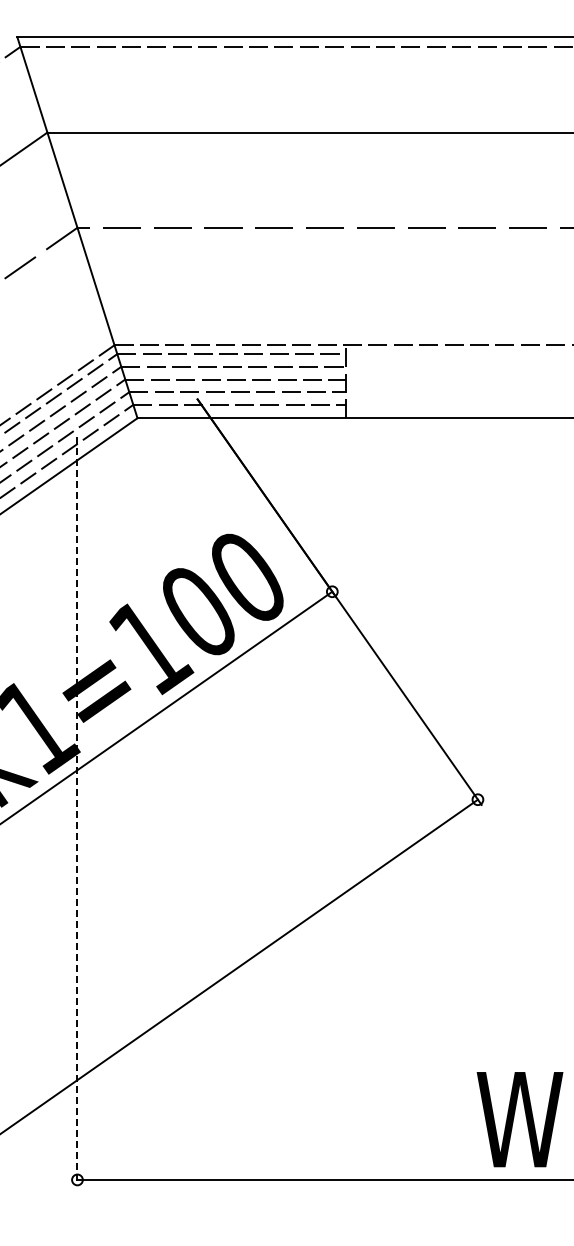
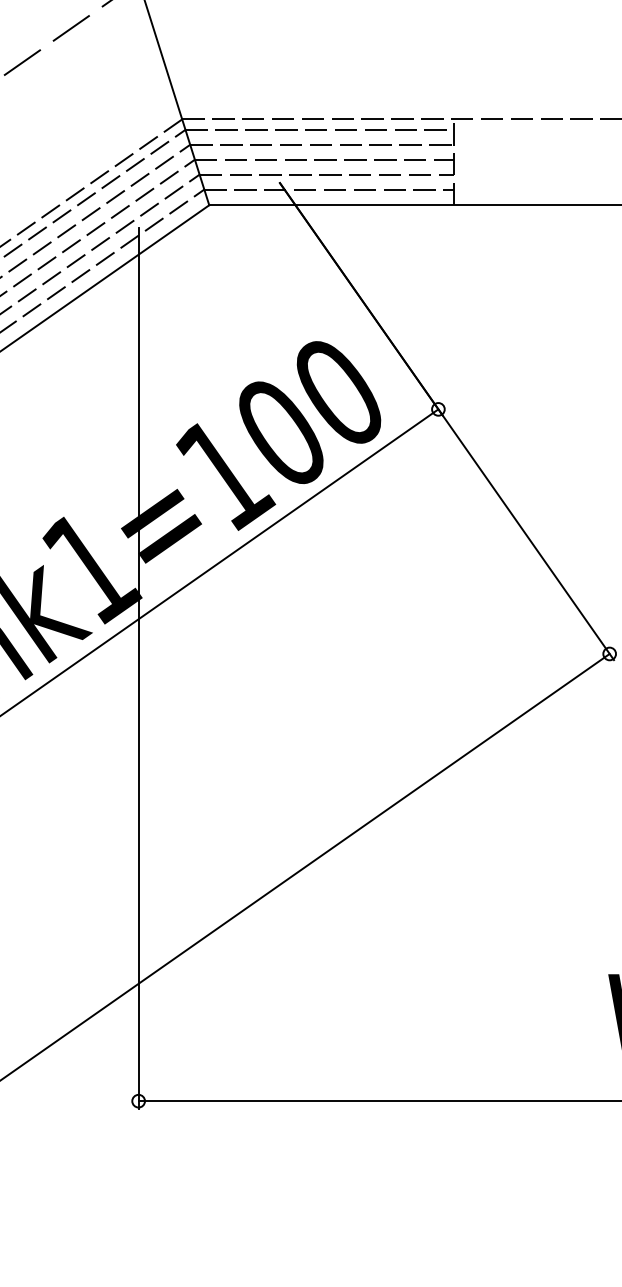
line: (77, 811) -> (138, 667), dashed -> solid

